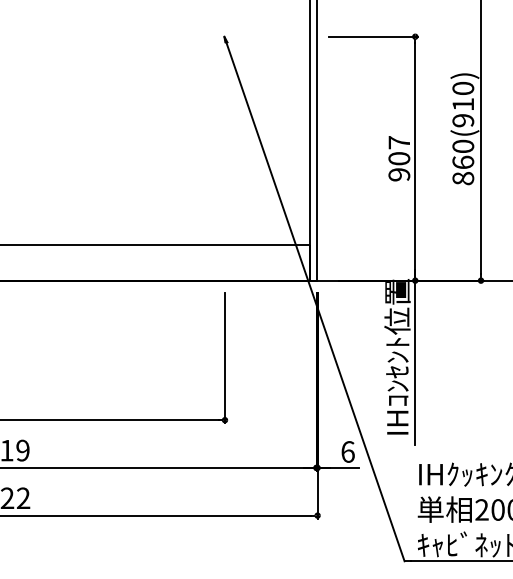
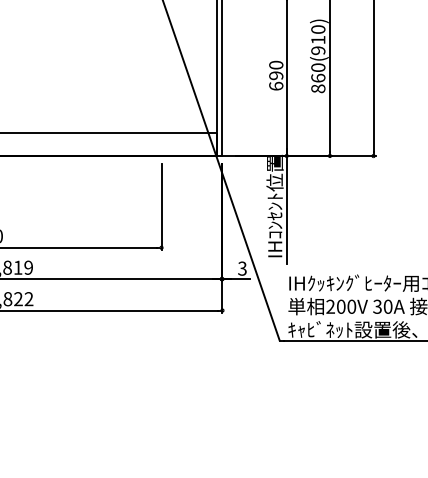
text: (399, 158) -> (276, 75), 907 -> 690
text: (348, 451) -> (242, 268), 6 -> 3

